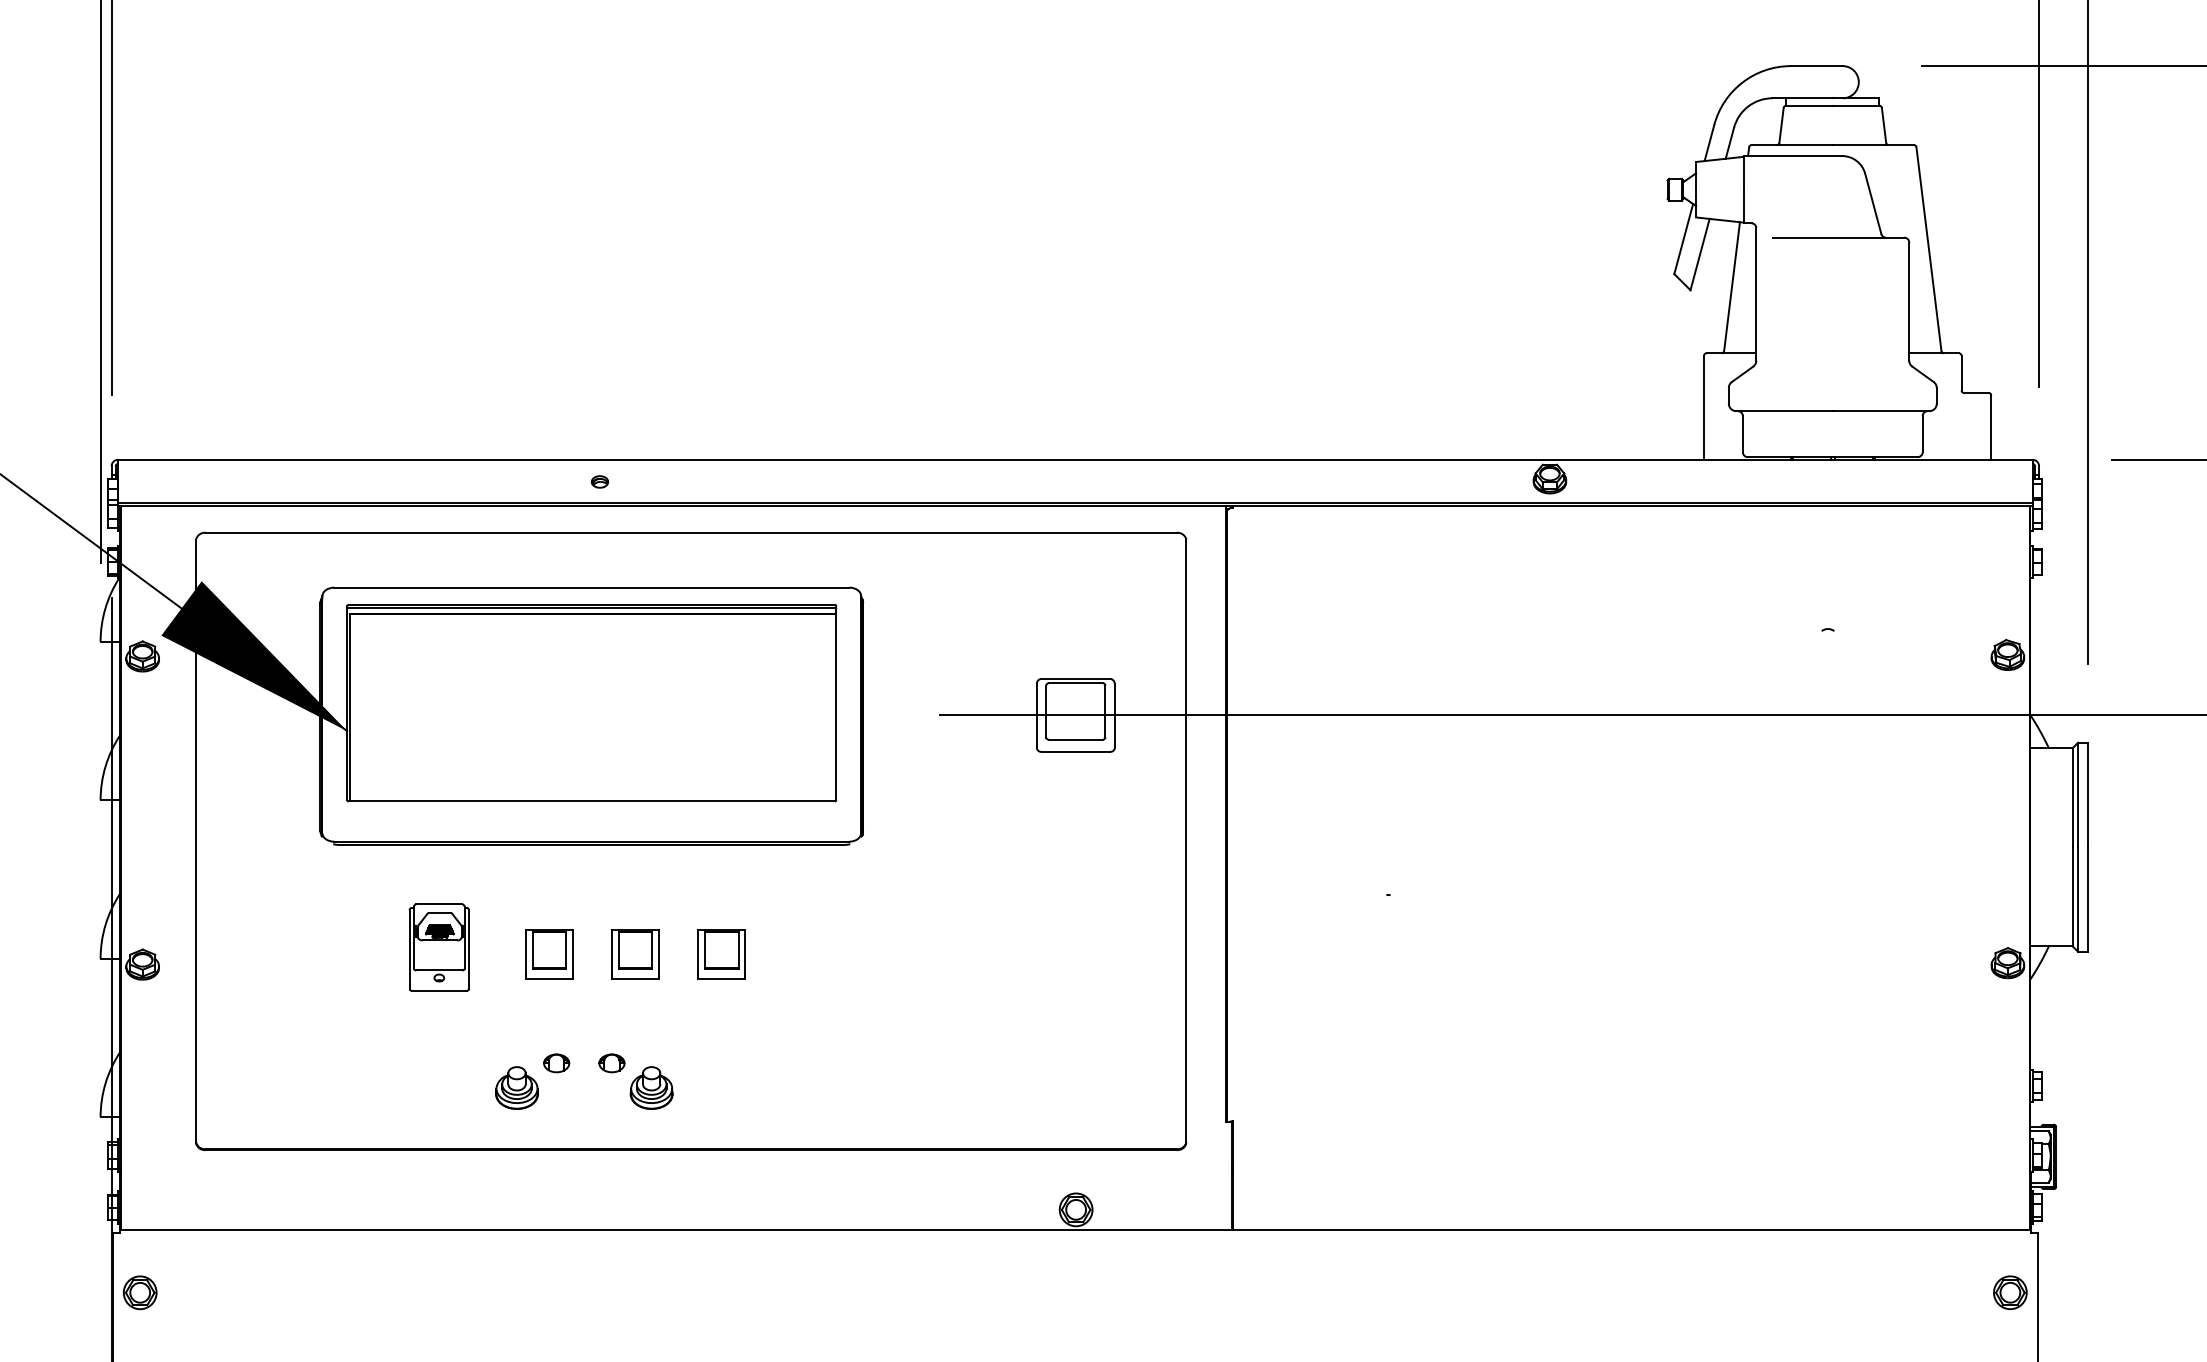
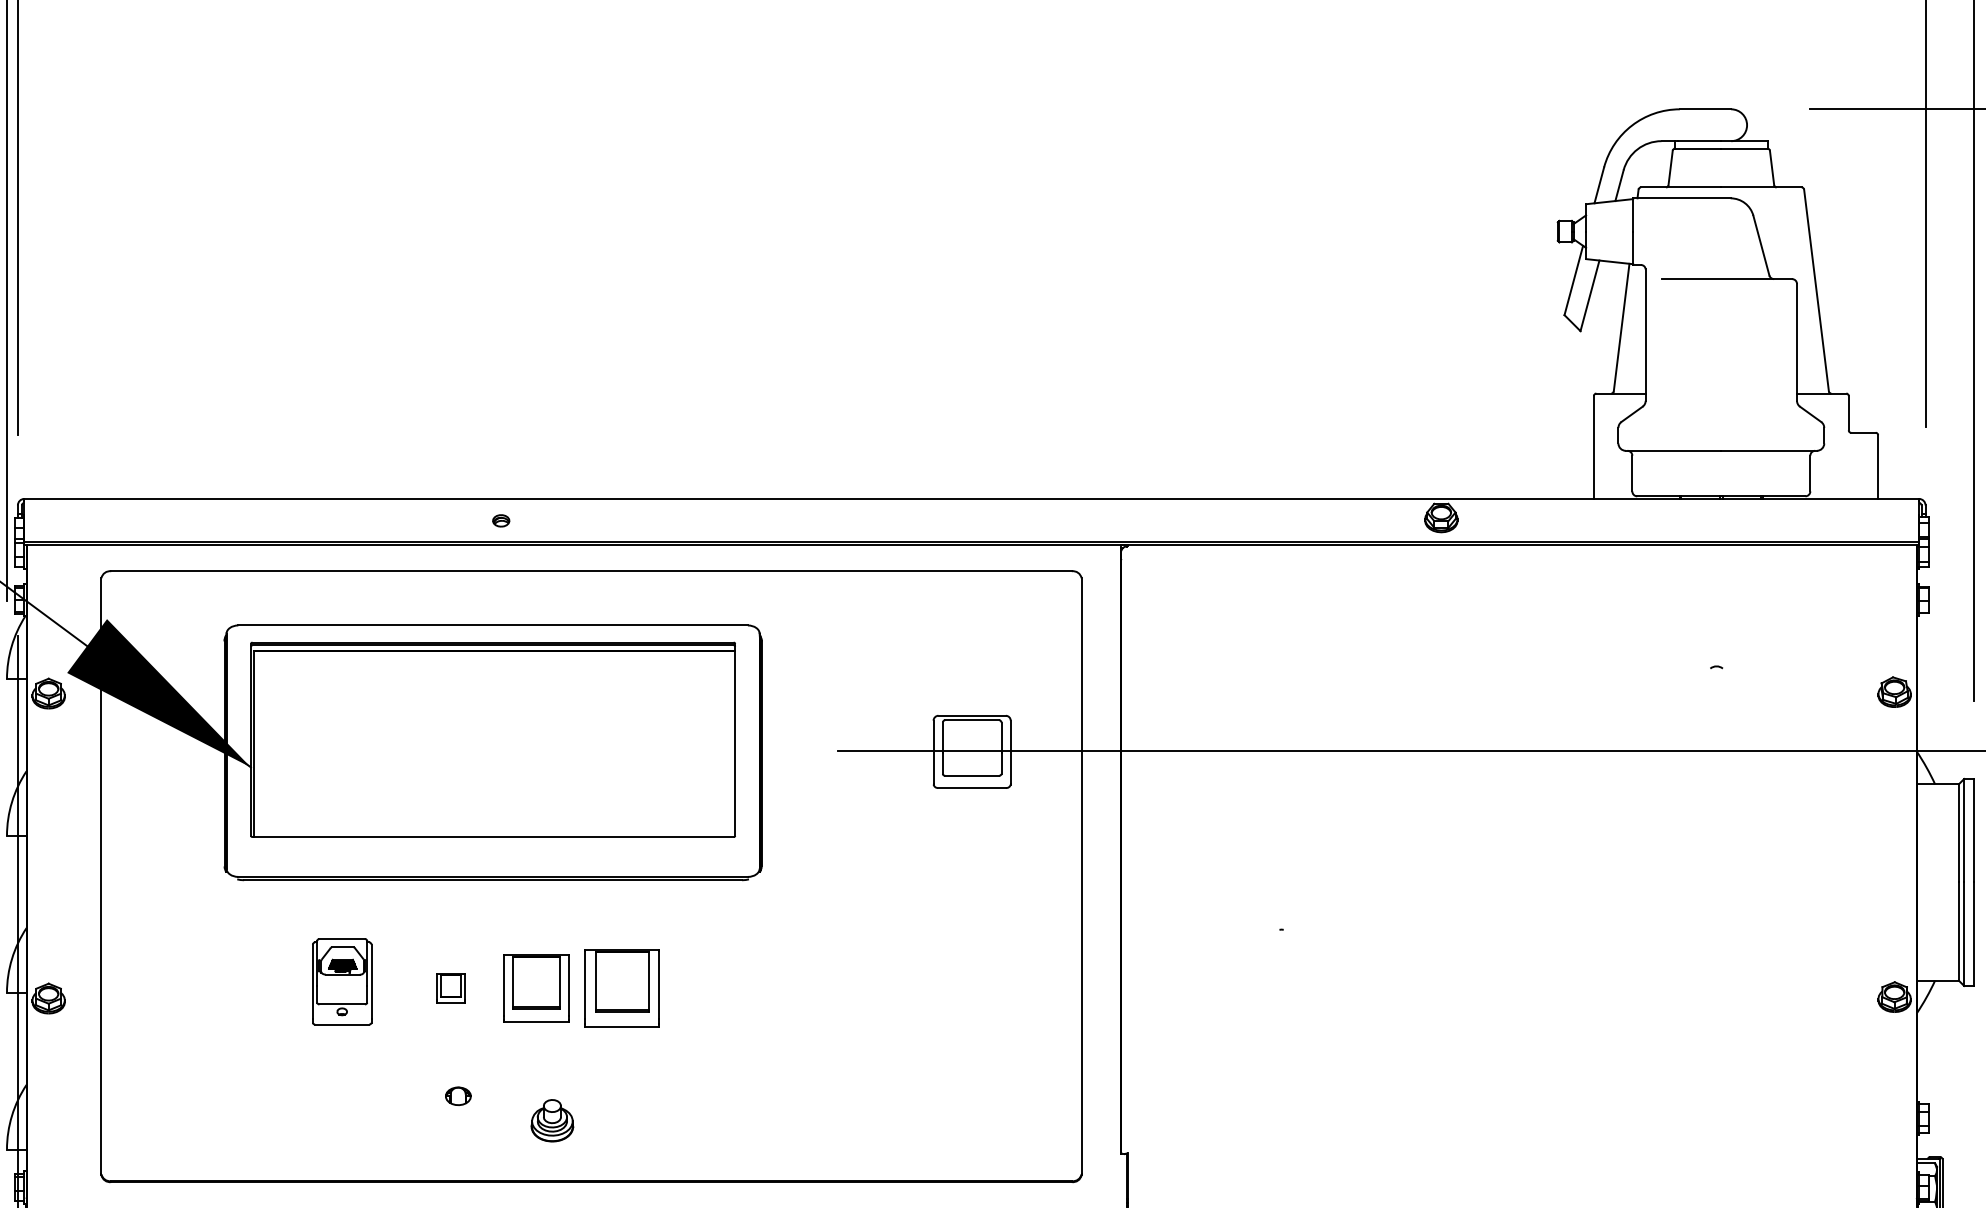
part: (549, 954) -> (451, 988), size x0.6
part: (635, 954) -> (536, 988), size x1.4
part: (721, 954) -> (621, 988), size x1.6
part: (611, 1063) -> (512, 1096), removed
part: (516, 1087) -> (418, 1120), removed

